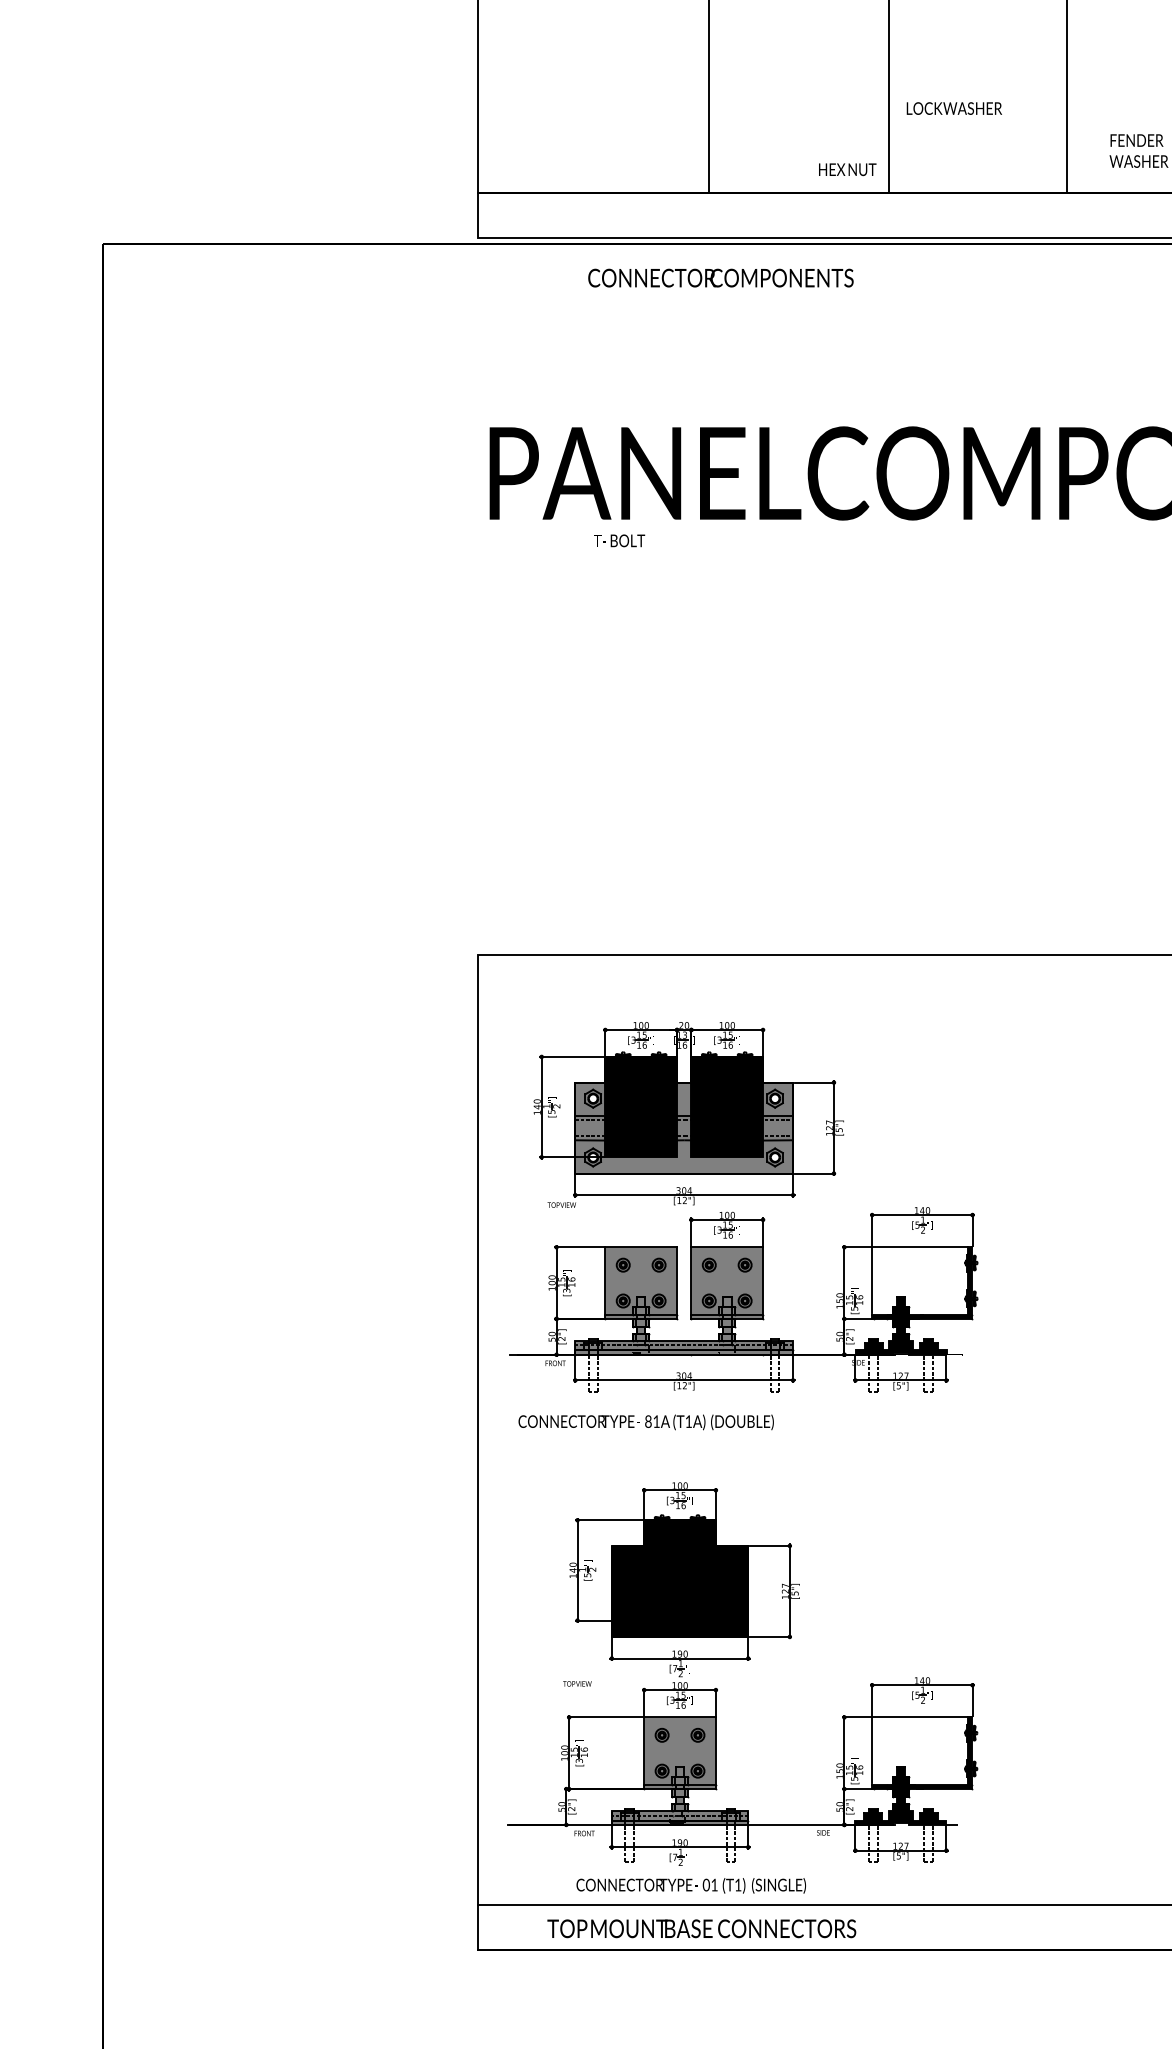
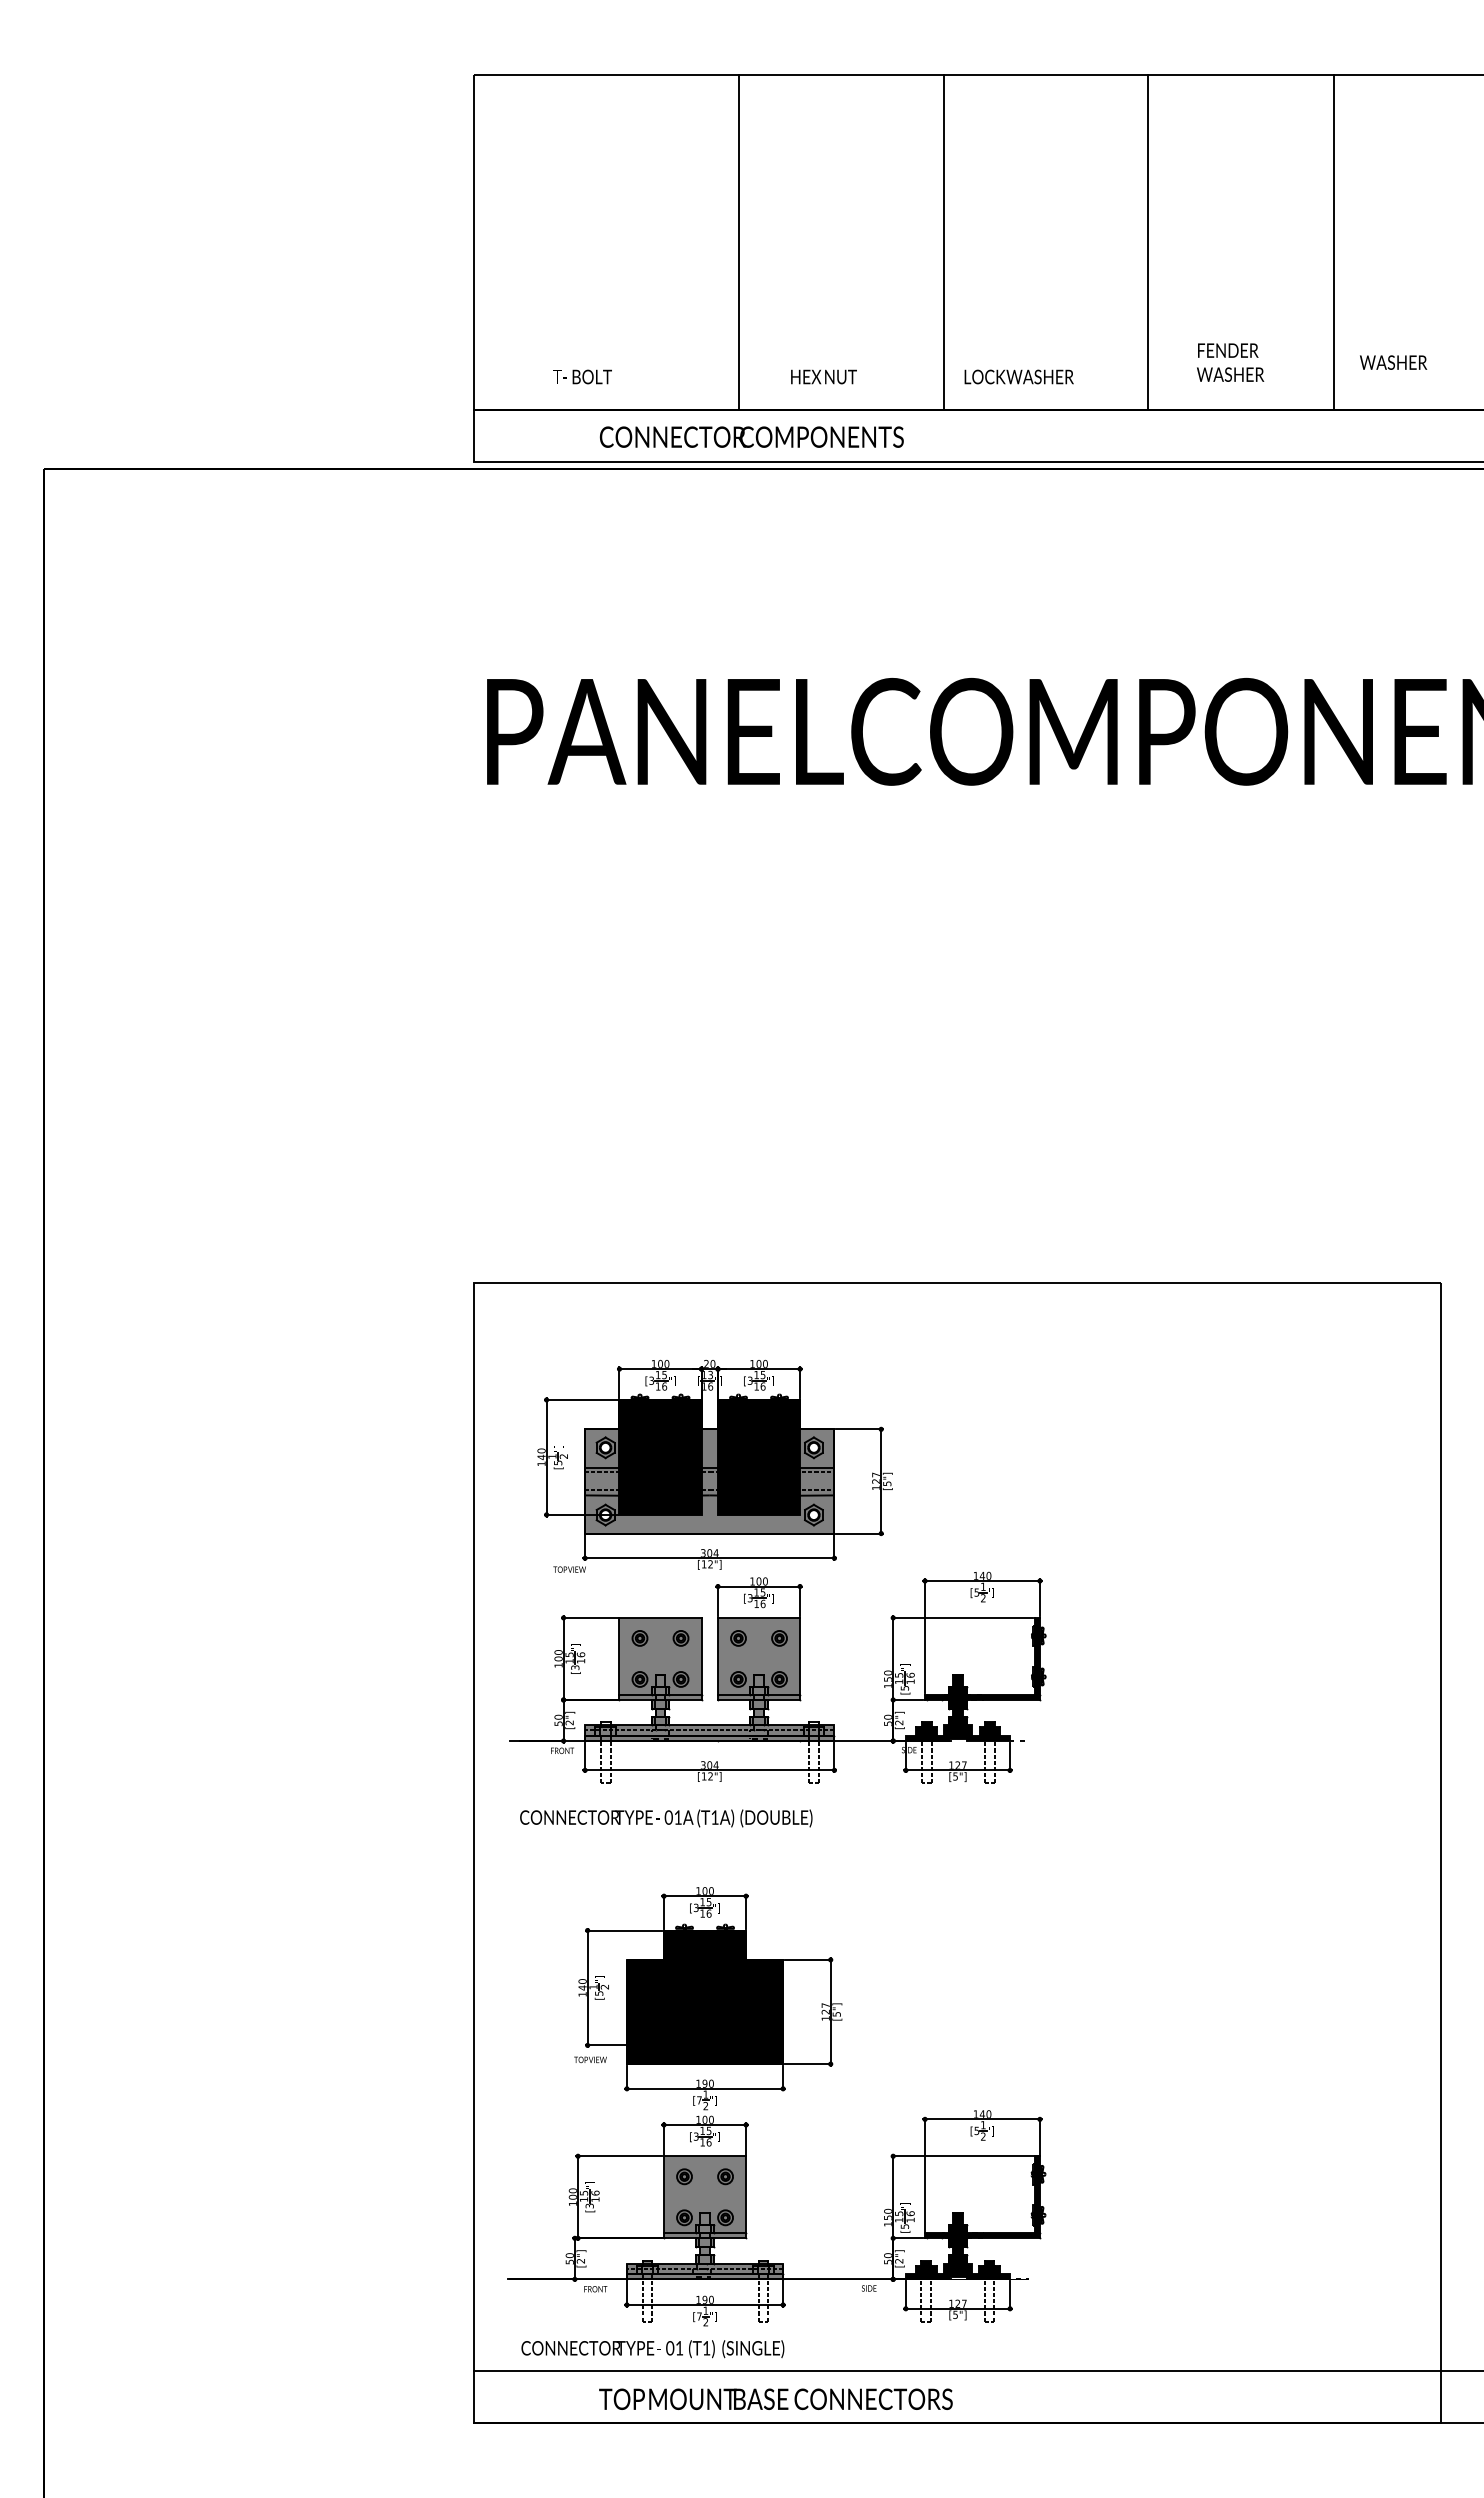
text: (953, 108) -> (1018, 376), moved
text: (847, 169) -> (823, 376), moved
text: (720, 277) -> (751, 436), moved
text: (619, 540) -> (582, 376), moved
text: (648, 1421) -> (668, 1817), 81A -> 01A
text: (577, 1683) -> (590, 2059), moved
text: (690, 1886) -> (652, 2349), moved
text: (701, 1928) -> (775, 2398), moved

